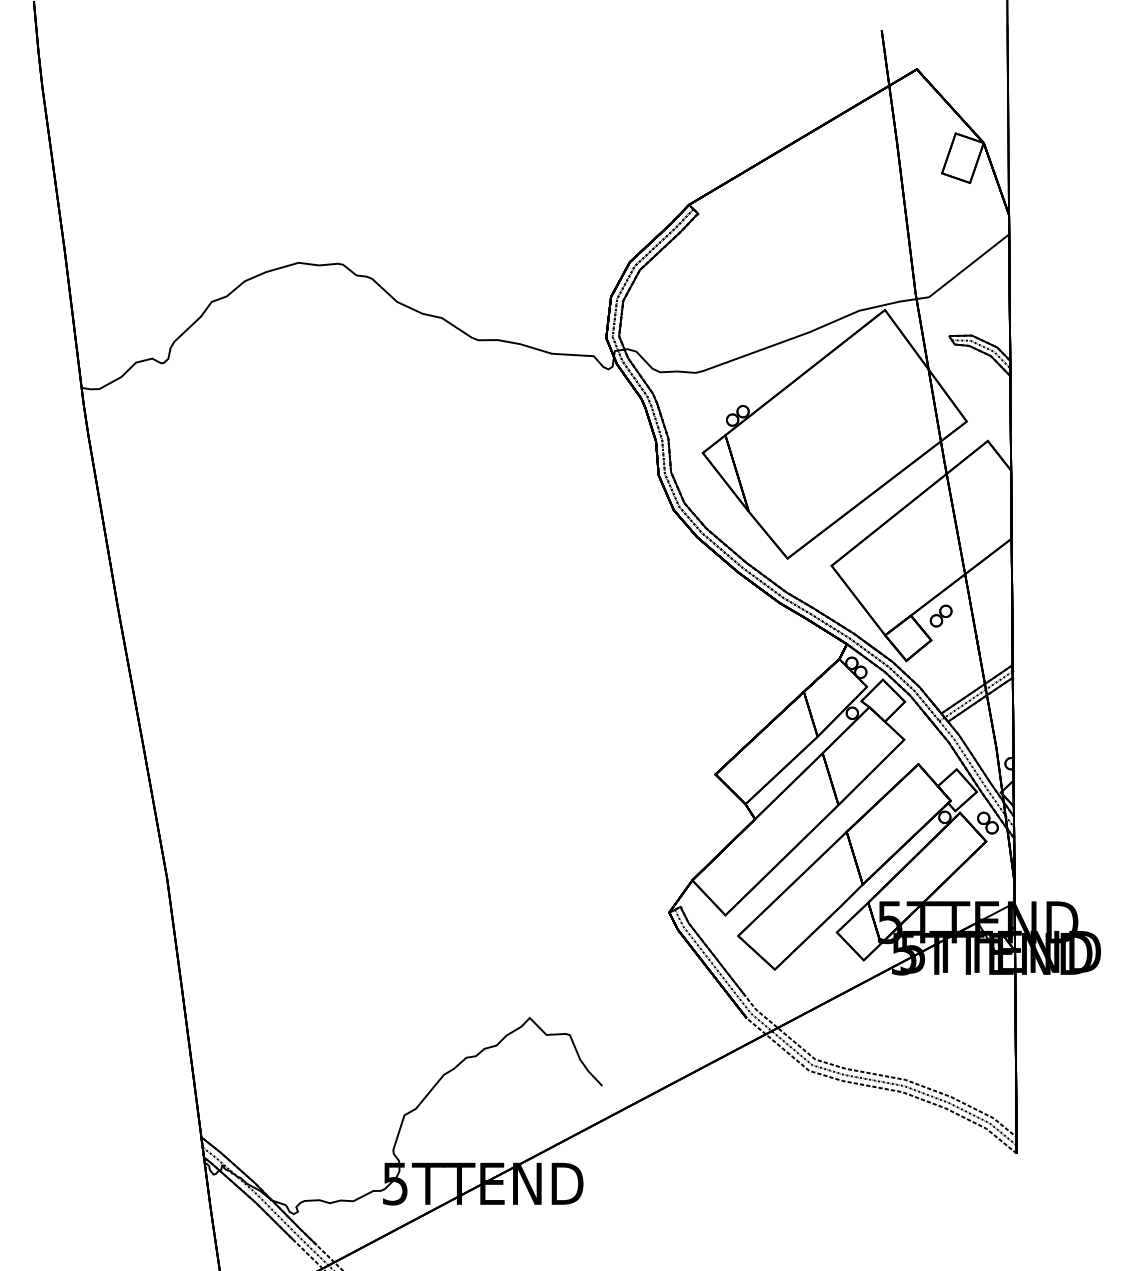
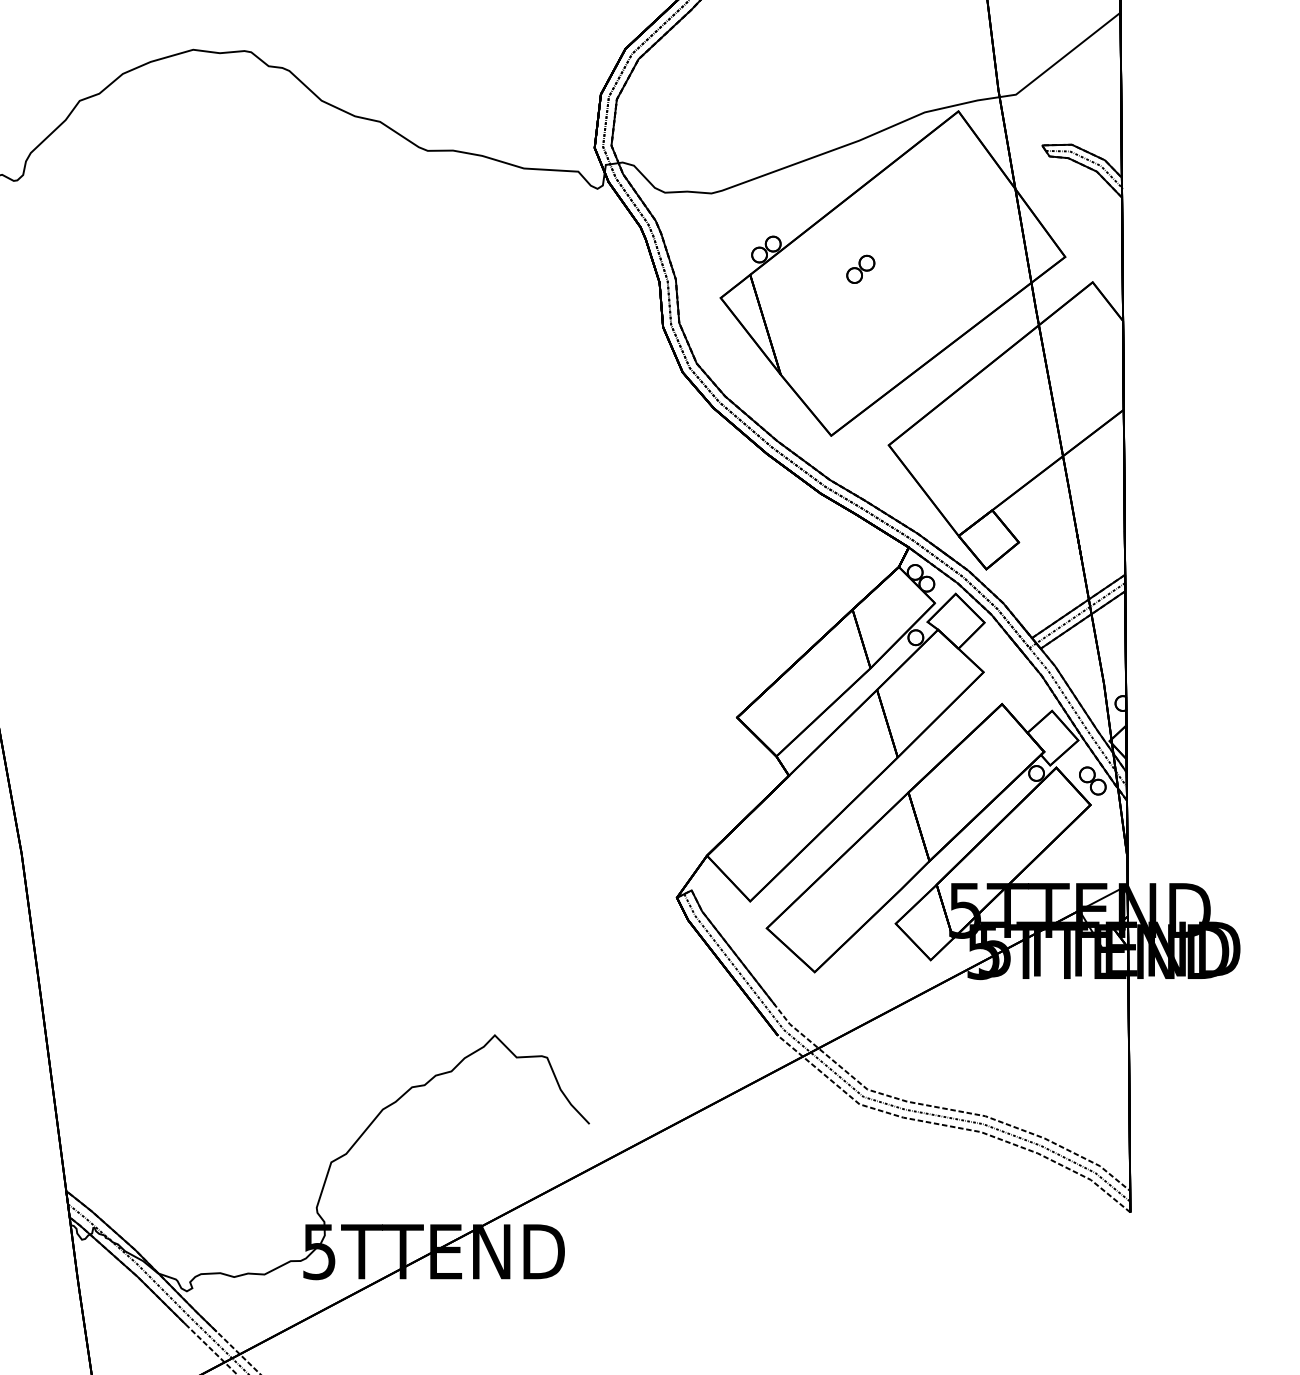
part: (940, 615) -> (859, 268), moved

